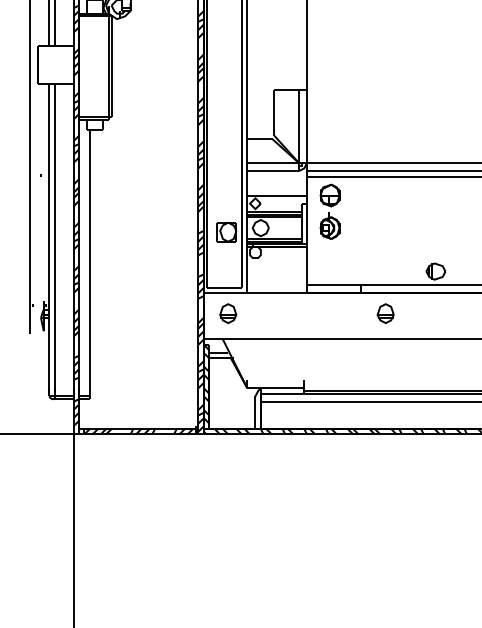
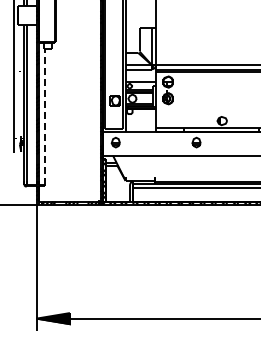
line: (89, 262) -> (44, 116), solid -> dashed

